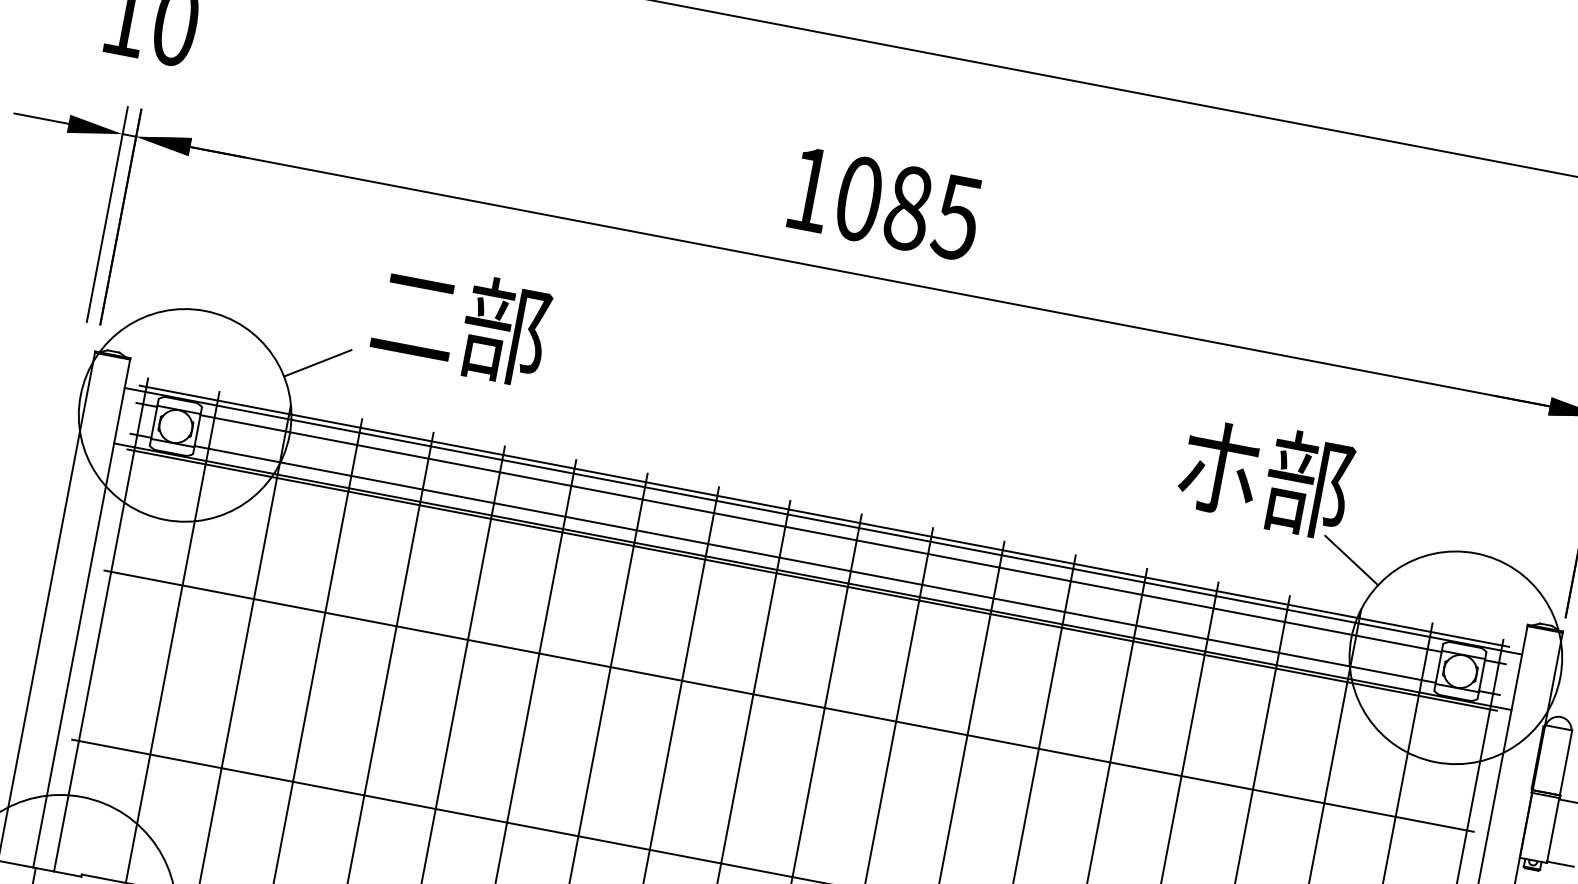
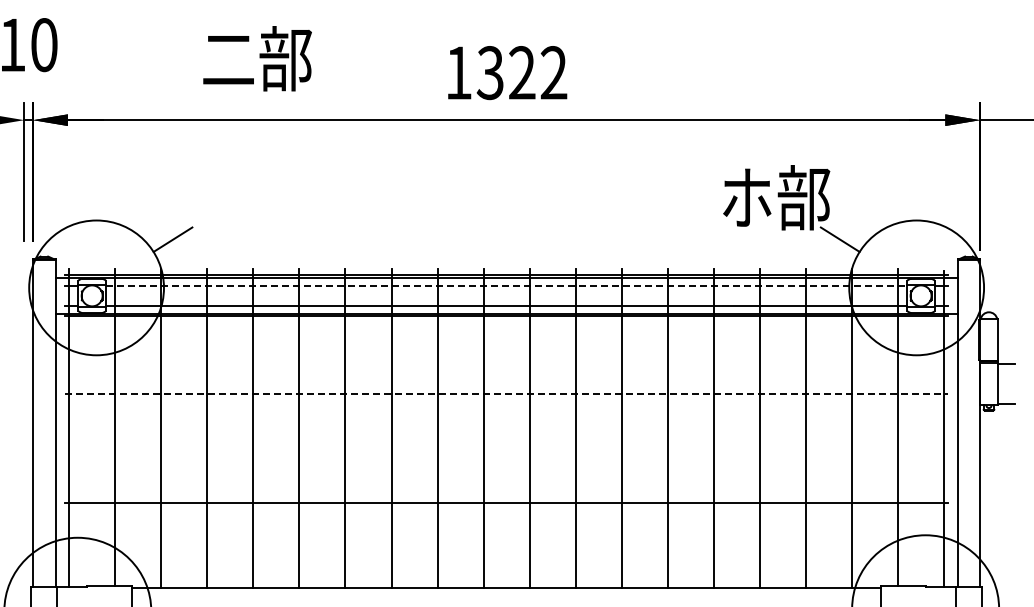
text: (906, 208) -> (521, 73), 1085 -> 1322
text: (461, 322) -> (257, 58), moved
line: (822, 533) -> (507, 285), solid -> dashed
line: (788, 701) -> (506, 394), solid -> dashed

